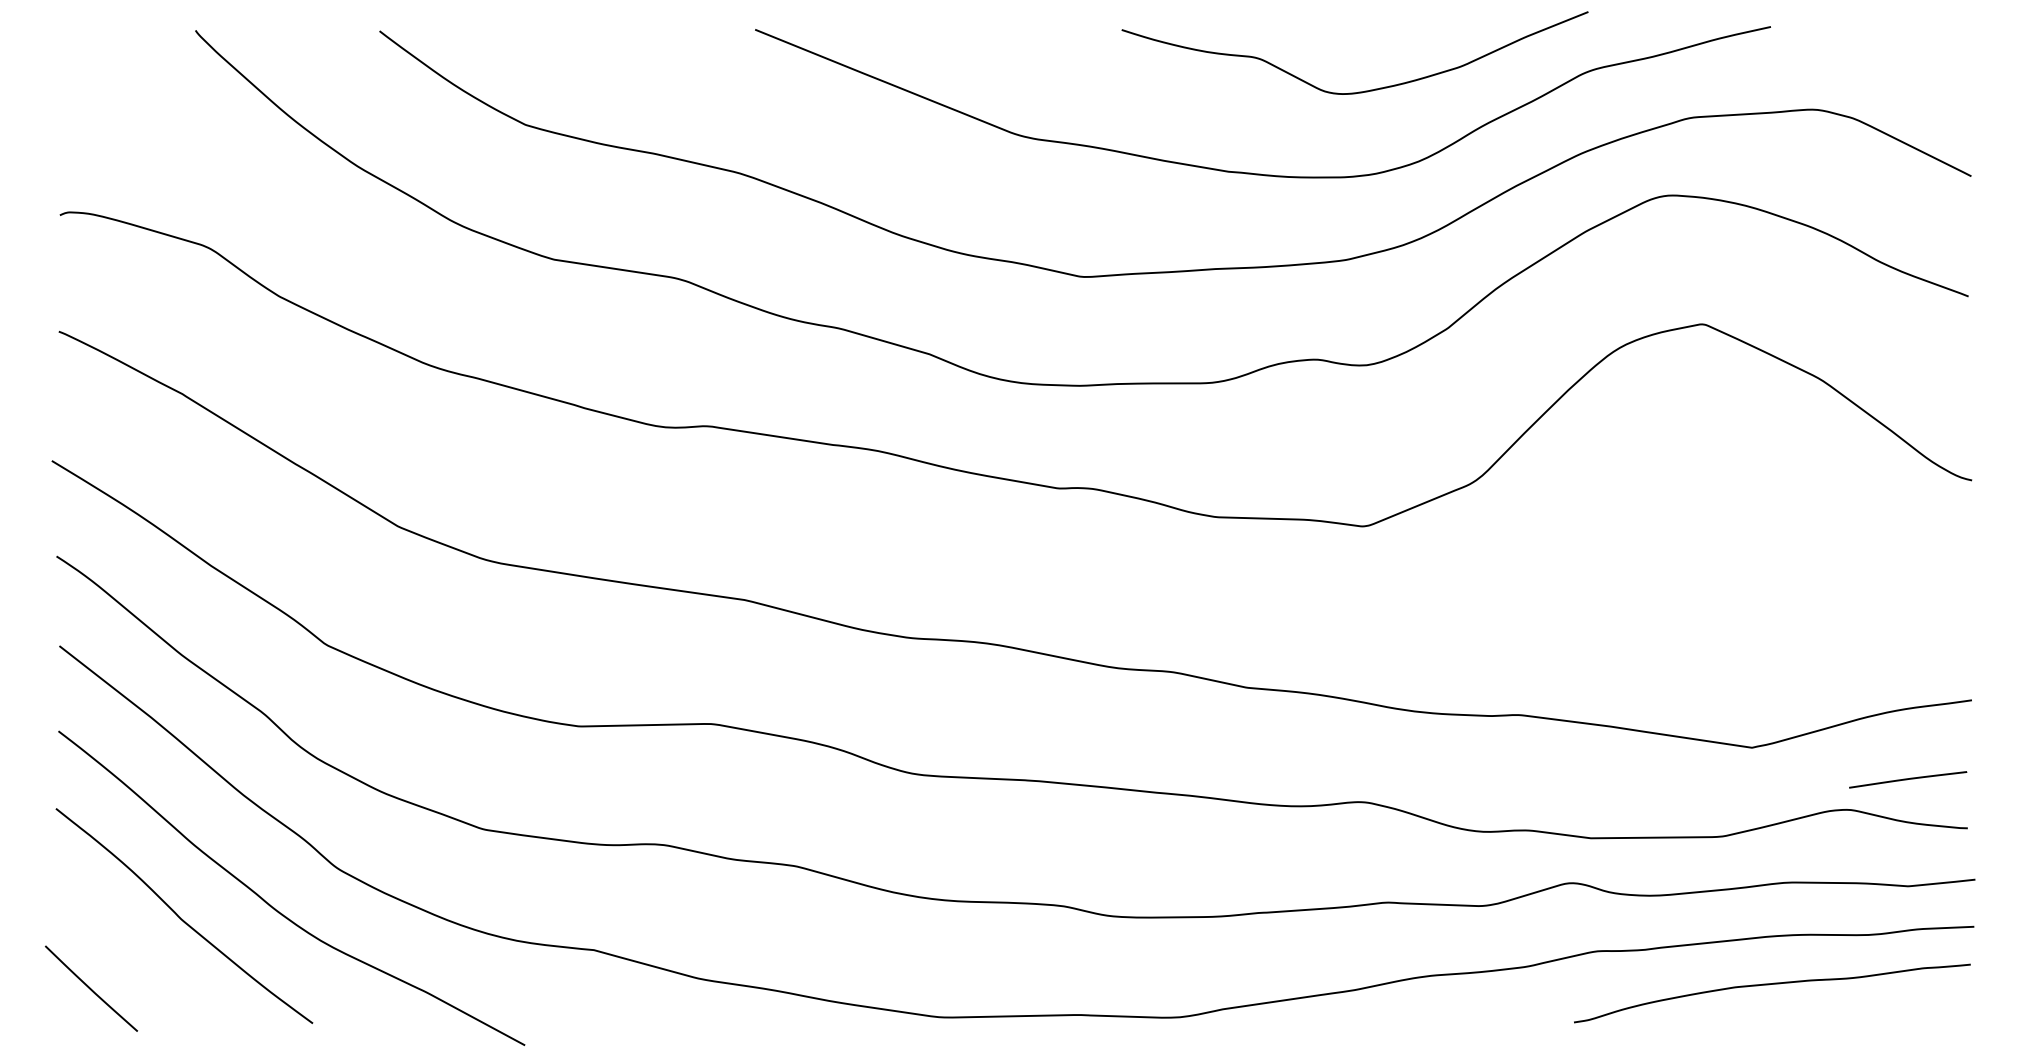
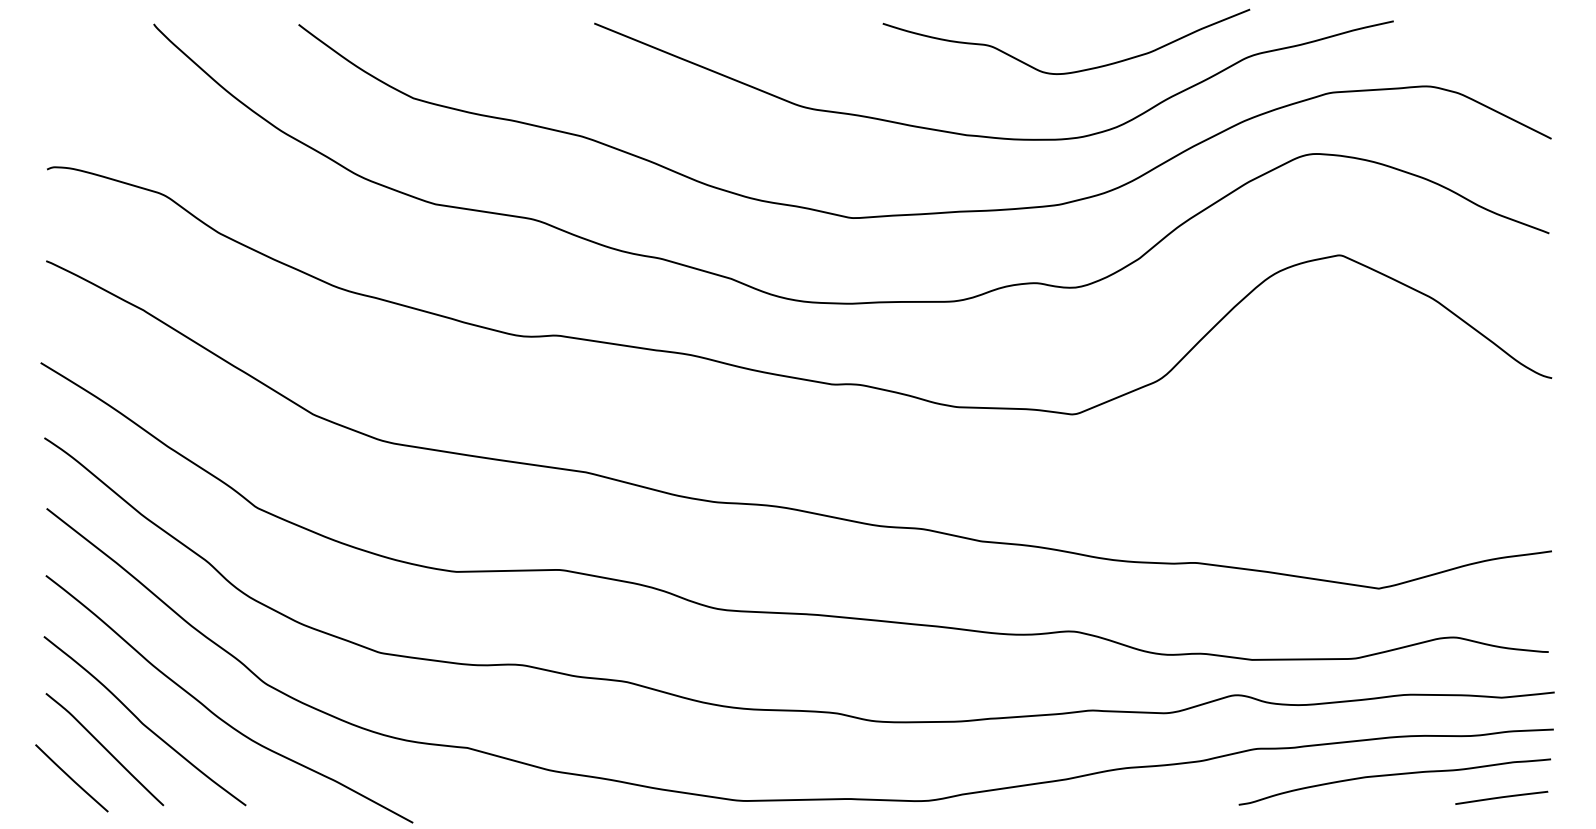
line: (1907, 779) -> (1501, 797), moved
curve: (132, 952) -> (104, 749), added

